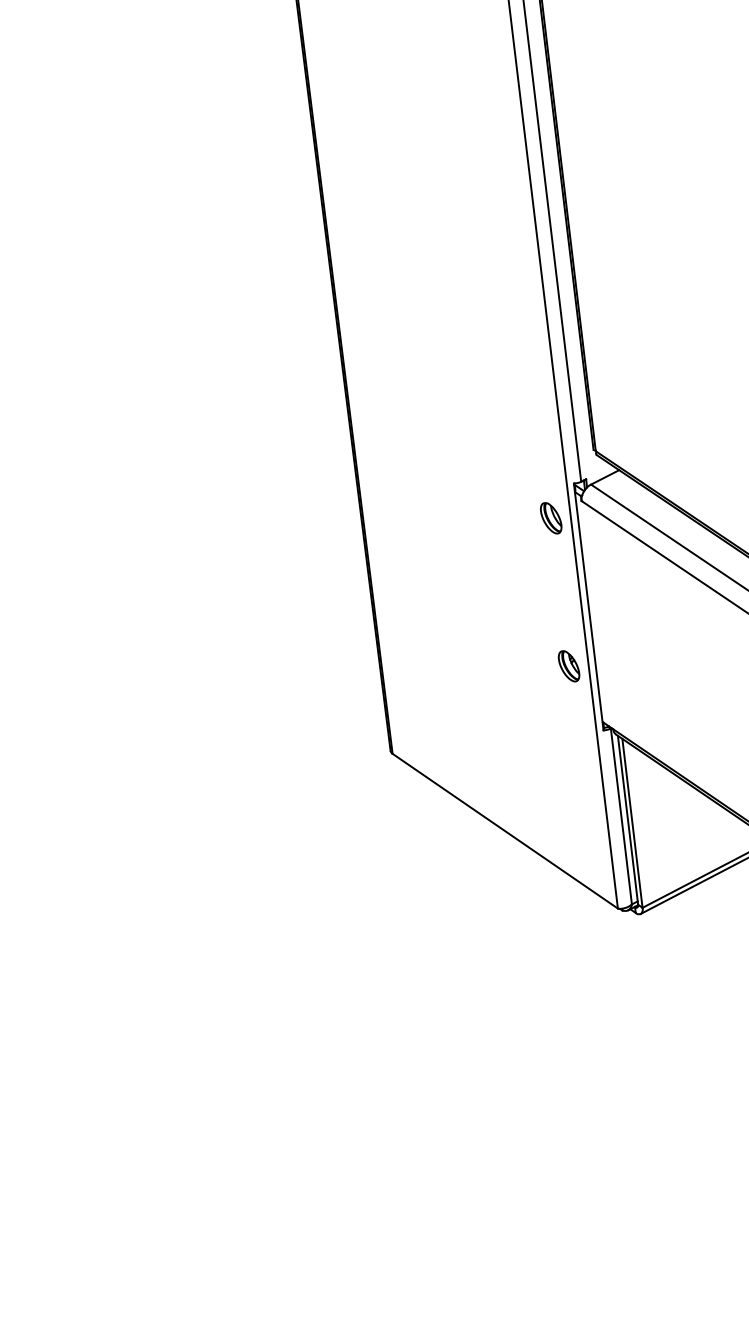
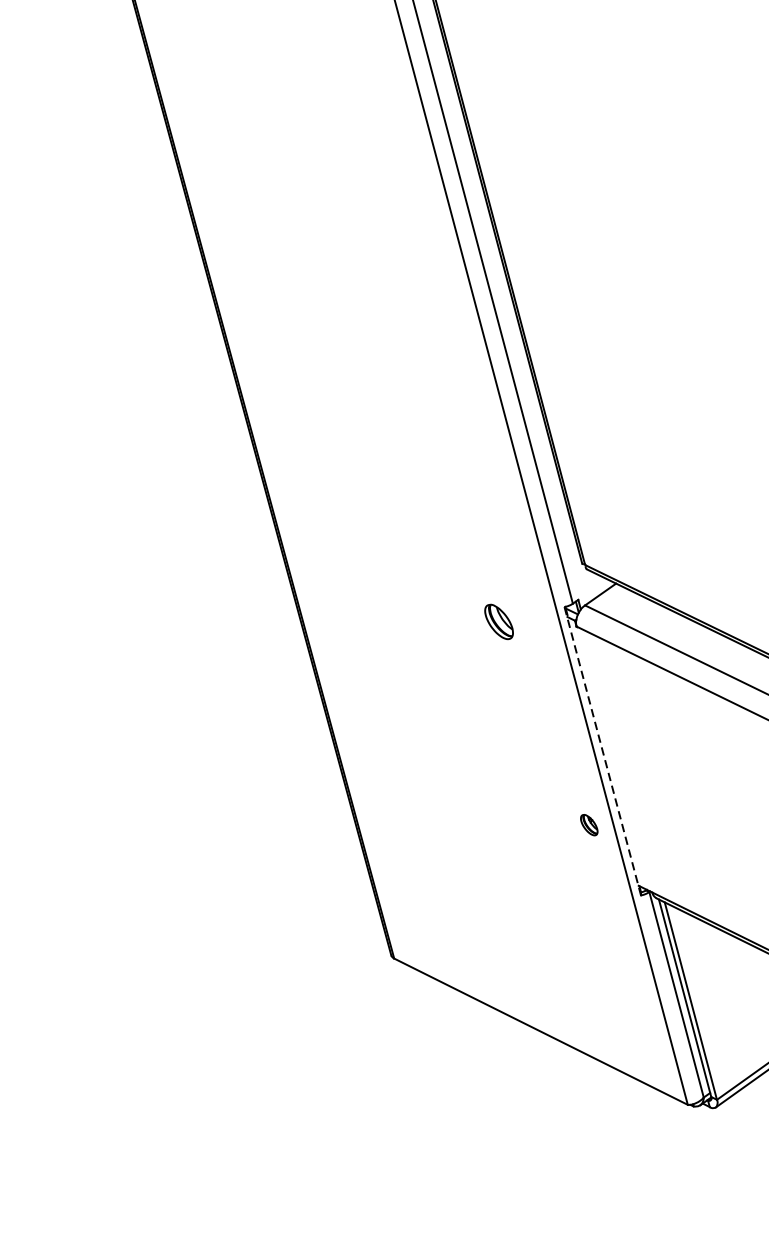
part: (551, 518) -> (499, 622), moved
line: (588, 607) -> (602, 751), solid -> dashed
part: (568, 666) -> (588, 825), size x0.6

